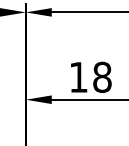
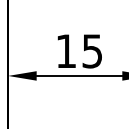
text: (102, 76) -> (92, 50), 18 -> 15

